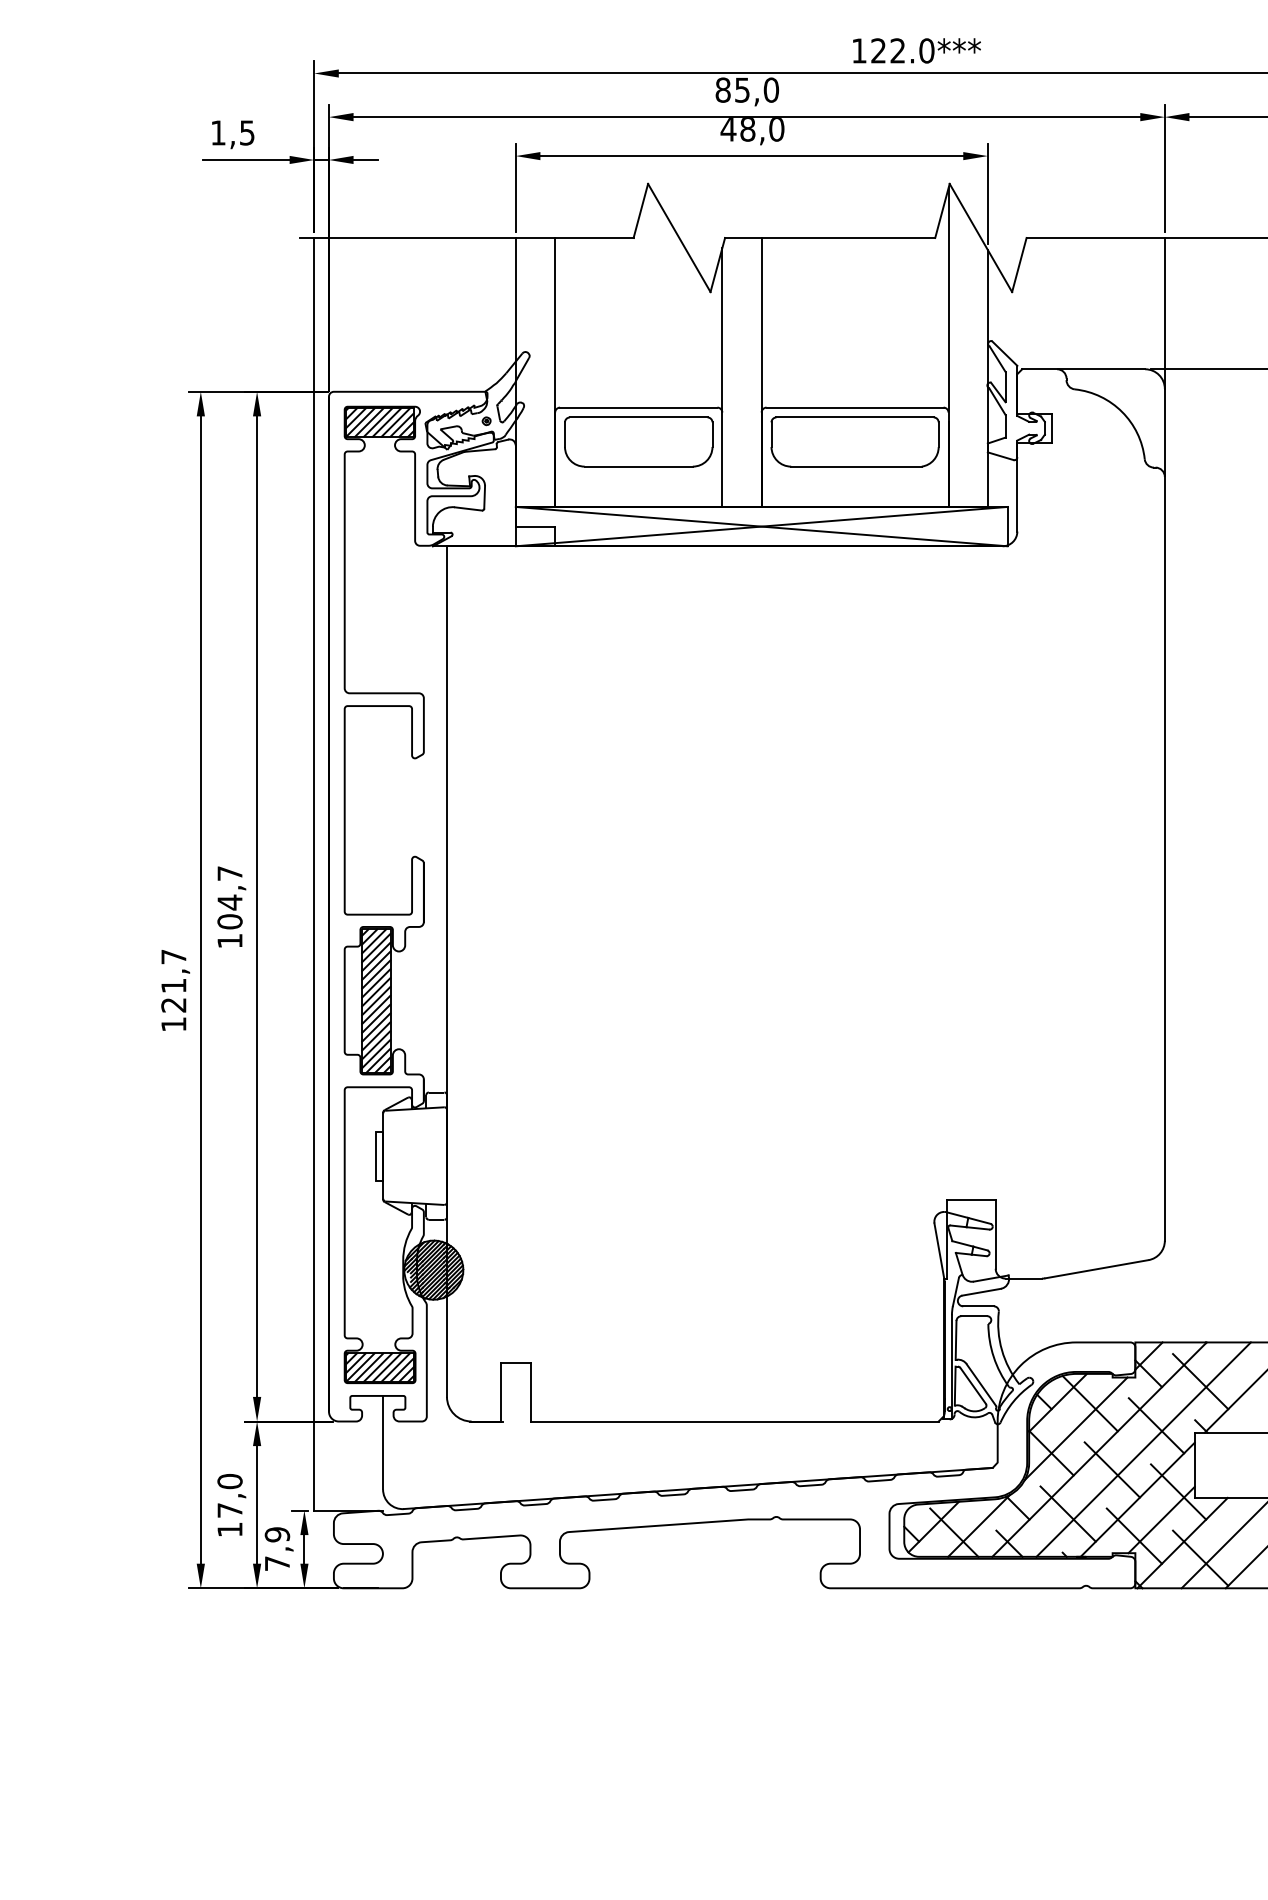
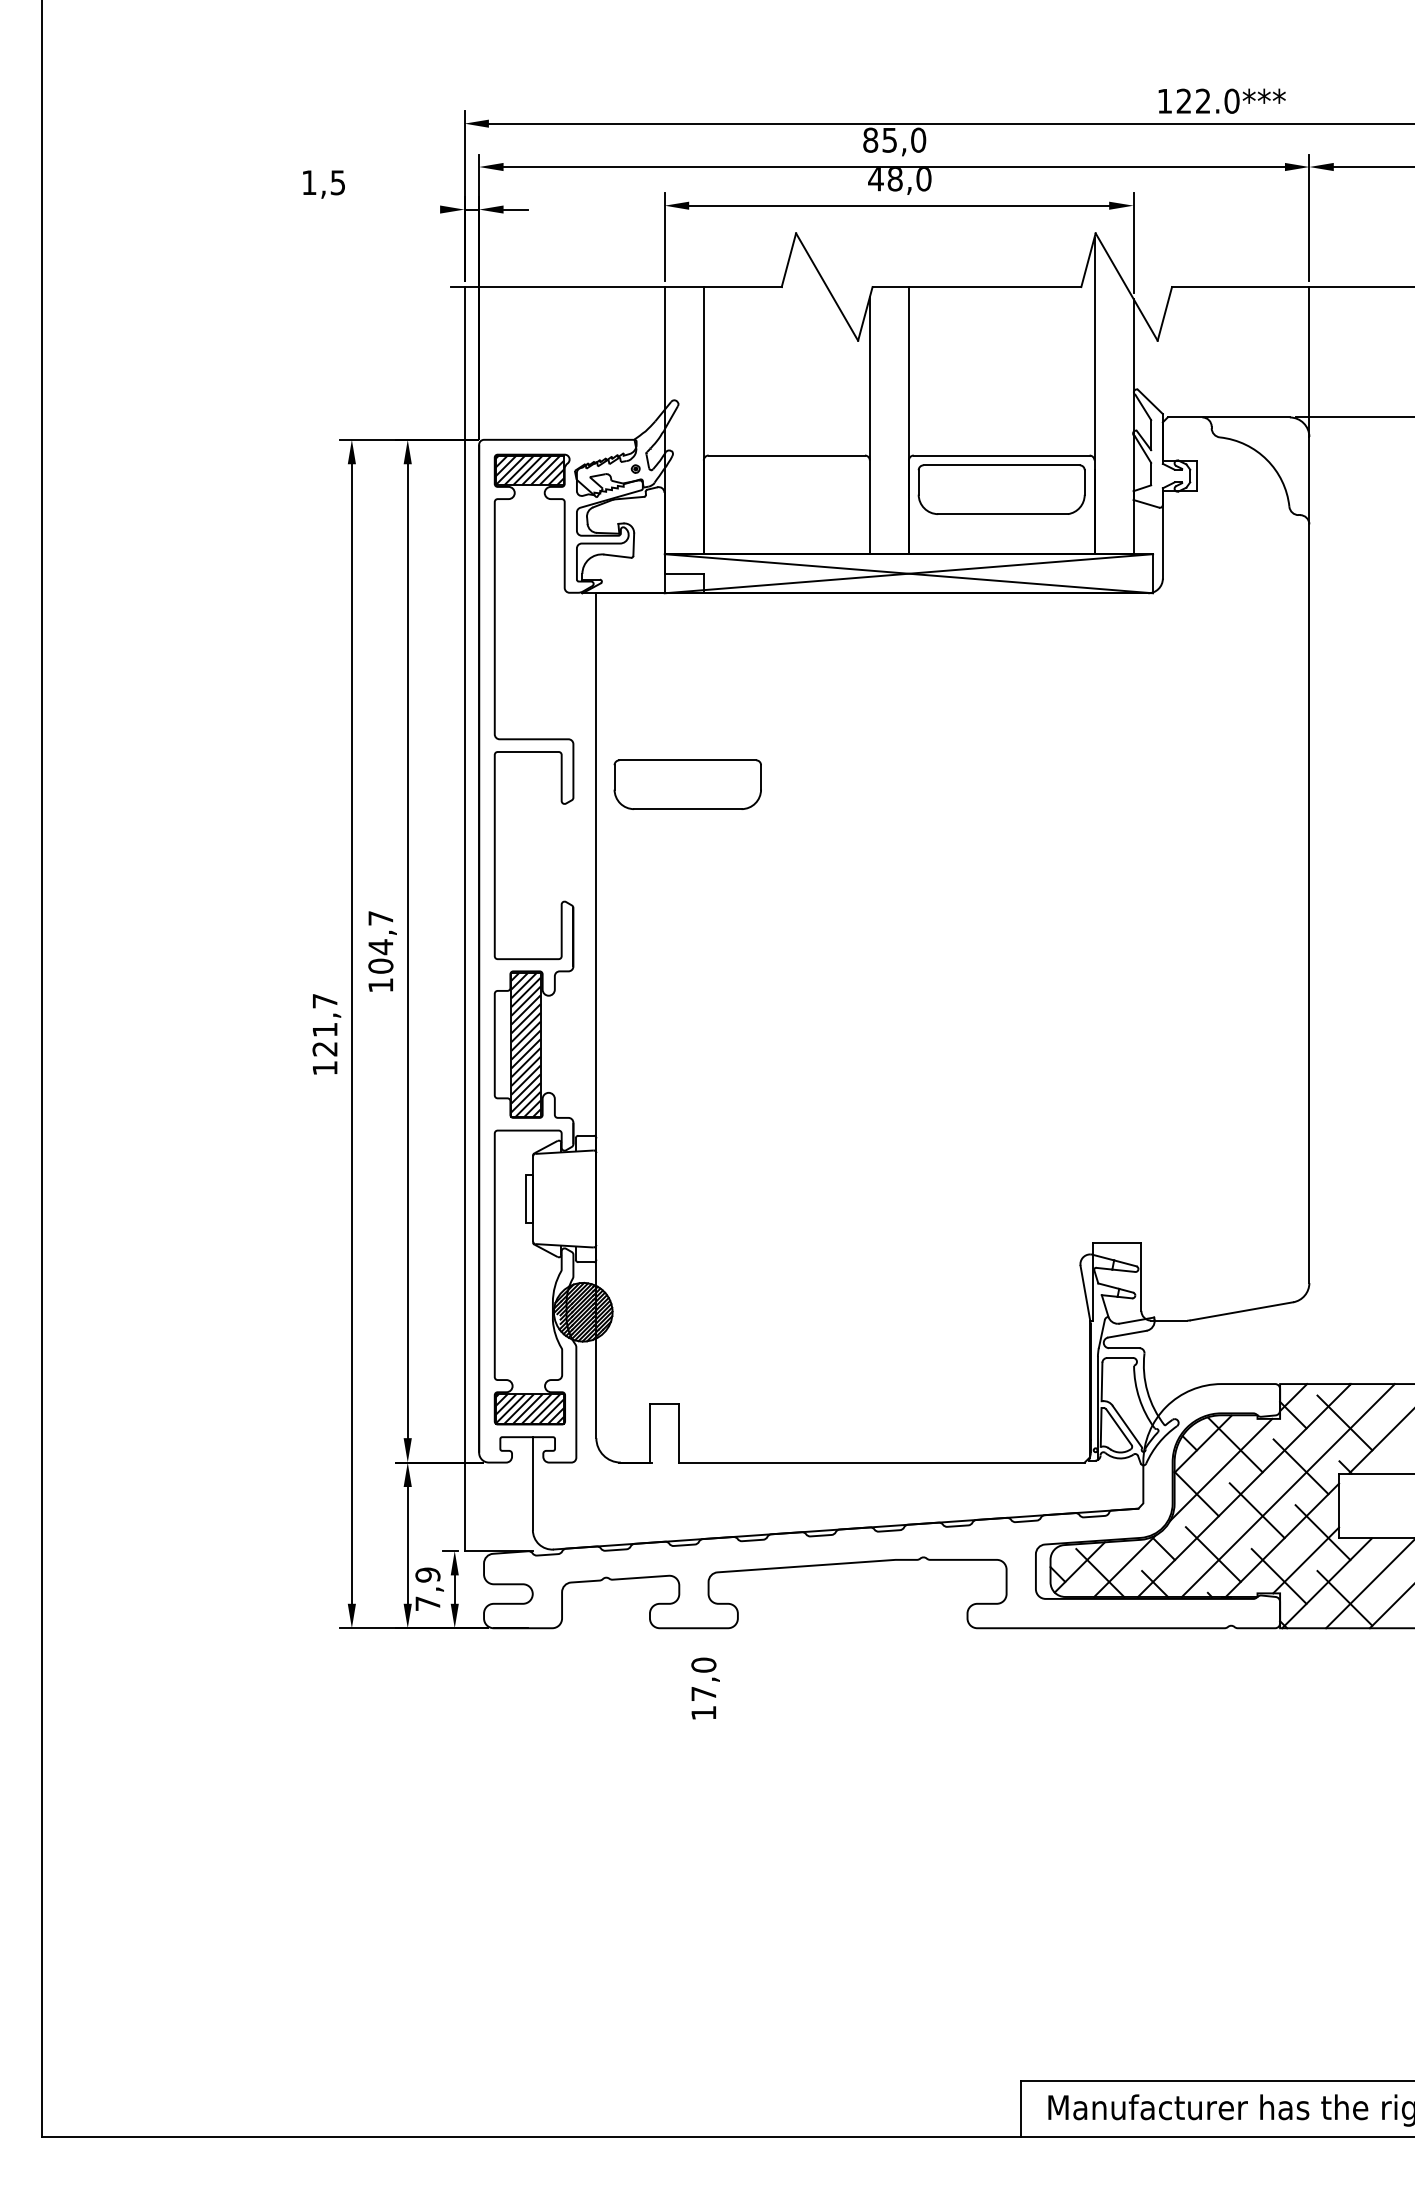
text: (916, 50) -> (1221, 100), moved
text: (232, 134) -> (323, 184), moved
line: (245, 159) -> (396, 209), removed
part: (638, 441) -> (687, 784), moved
text: (231, 1504) -> (705, 1688), moved

